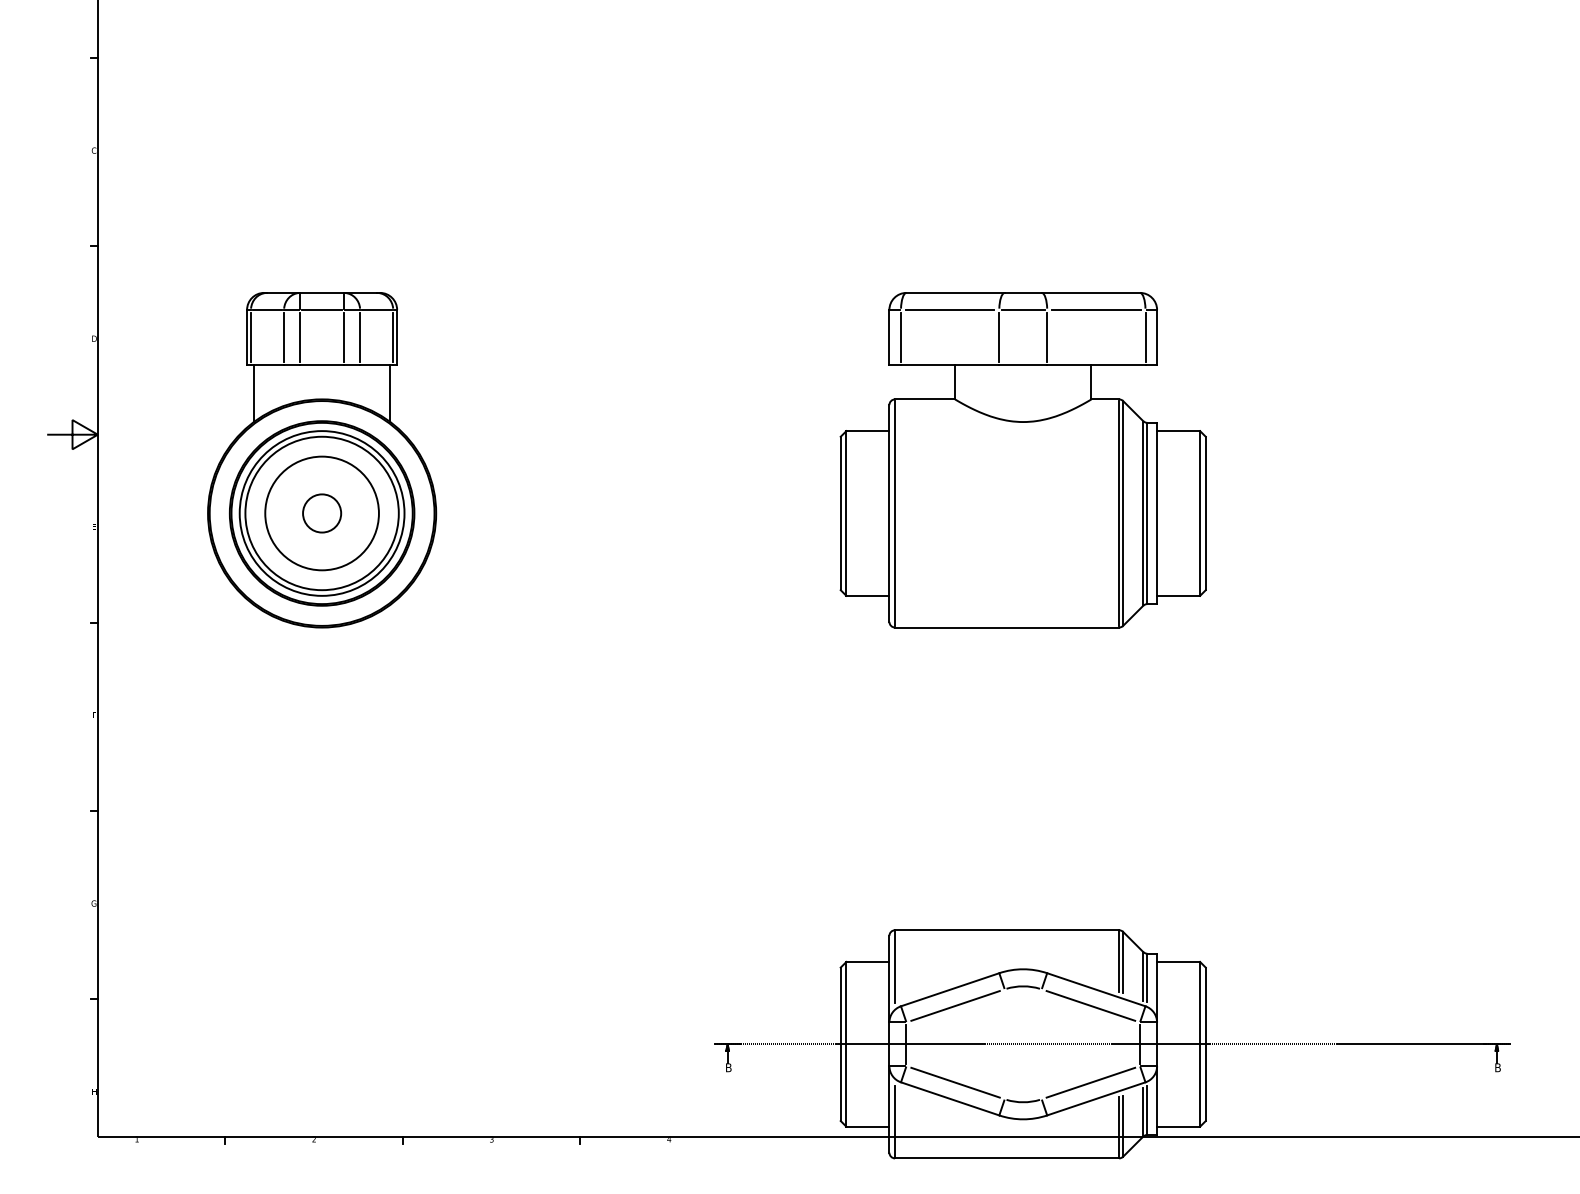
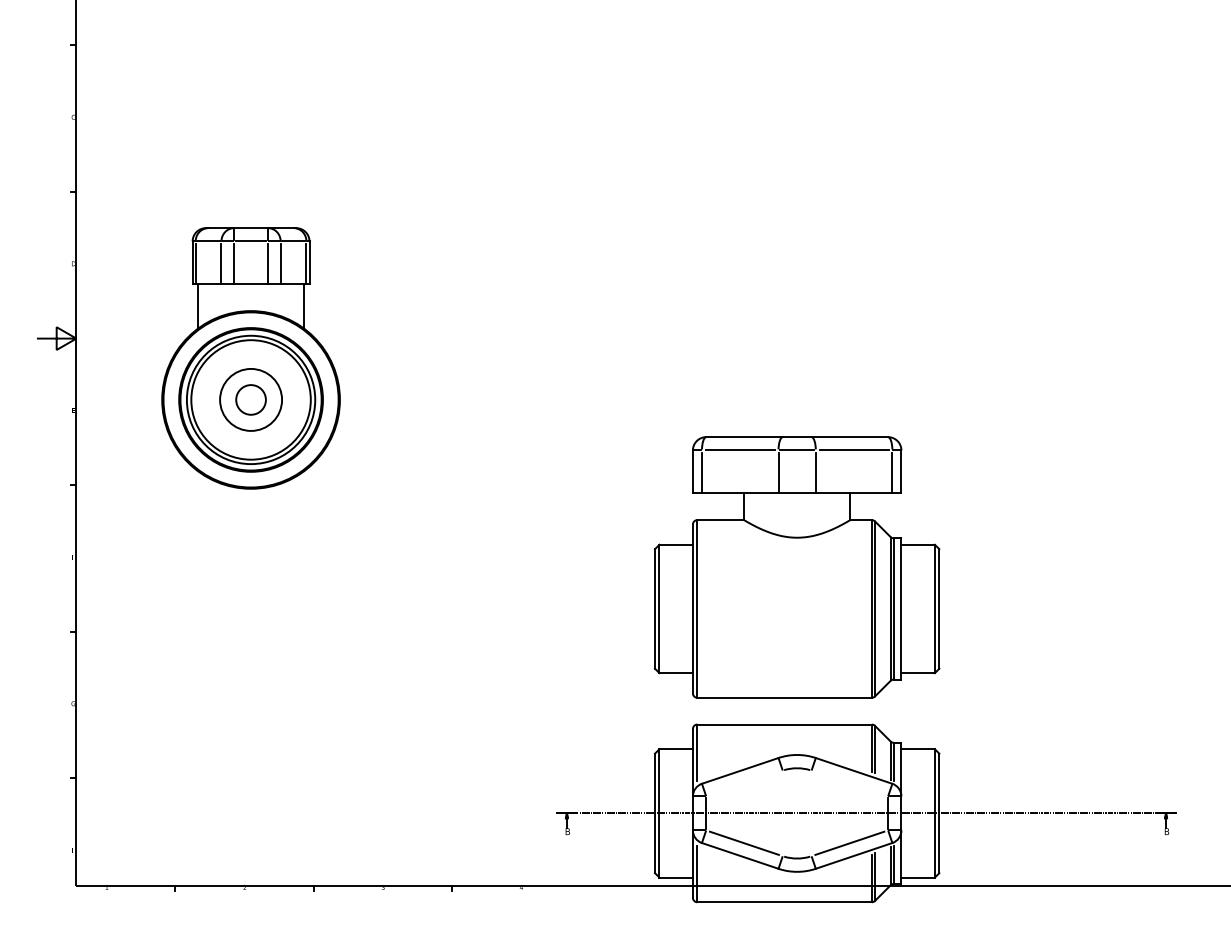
part: (1023, 460) -> (797, 567), moved
circle: (321, 512) -> (250, 399), size x0.7
line: (955, 1005) -> (744, 783), removed
line: (1090, 1005) -> (849, 783), removed

